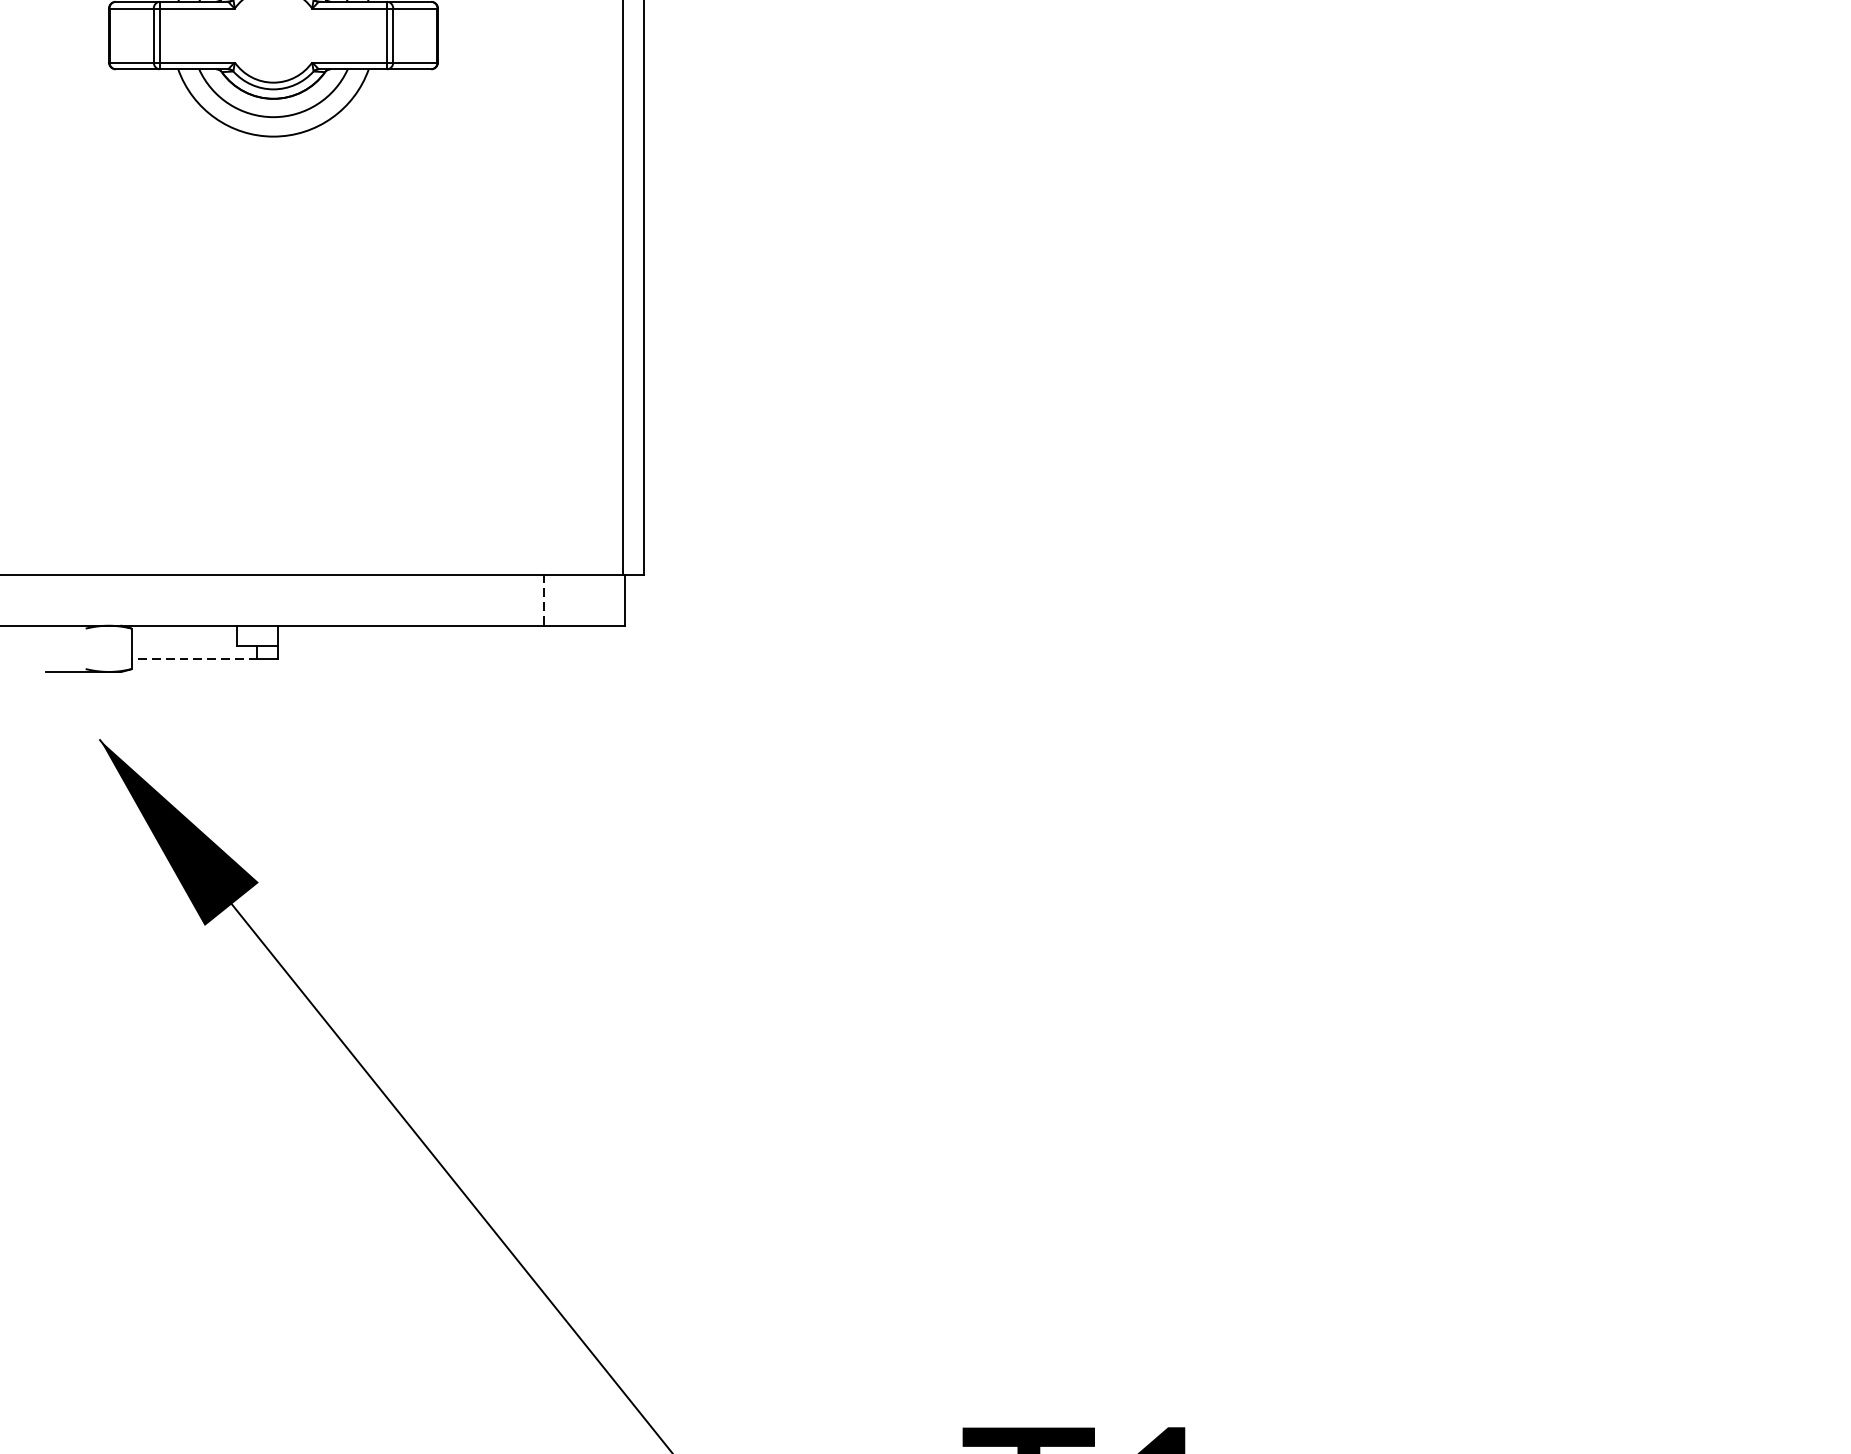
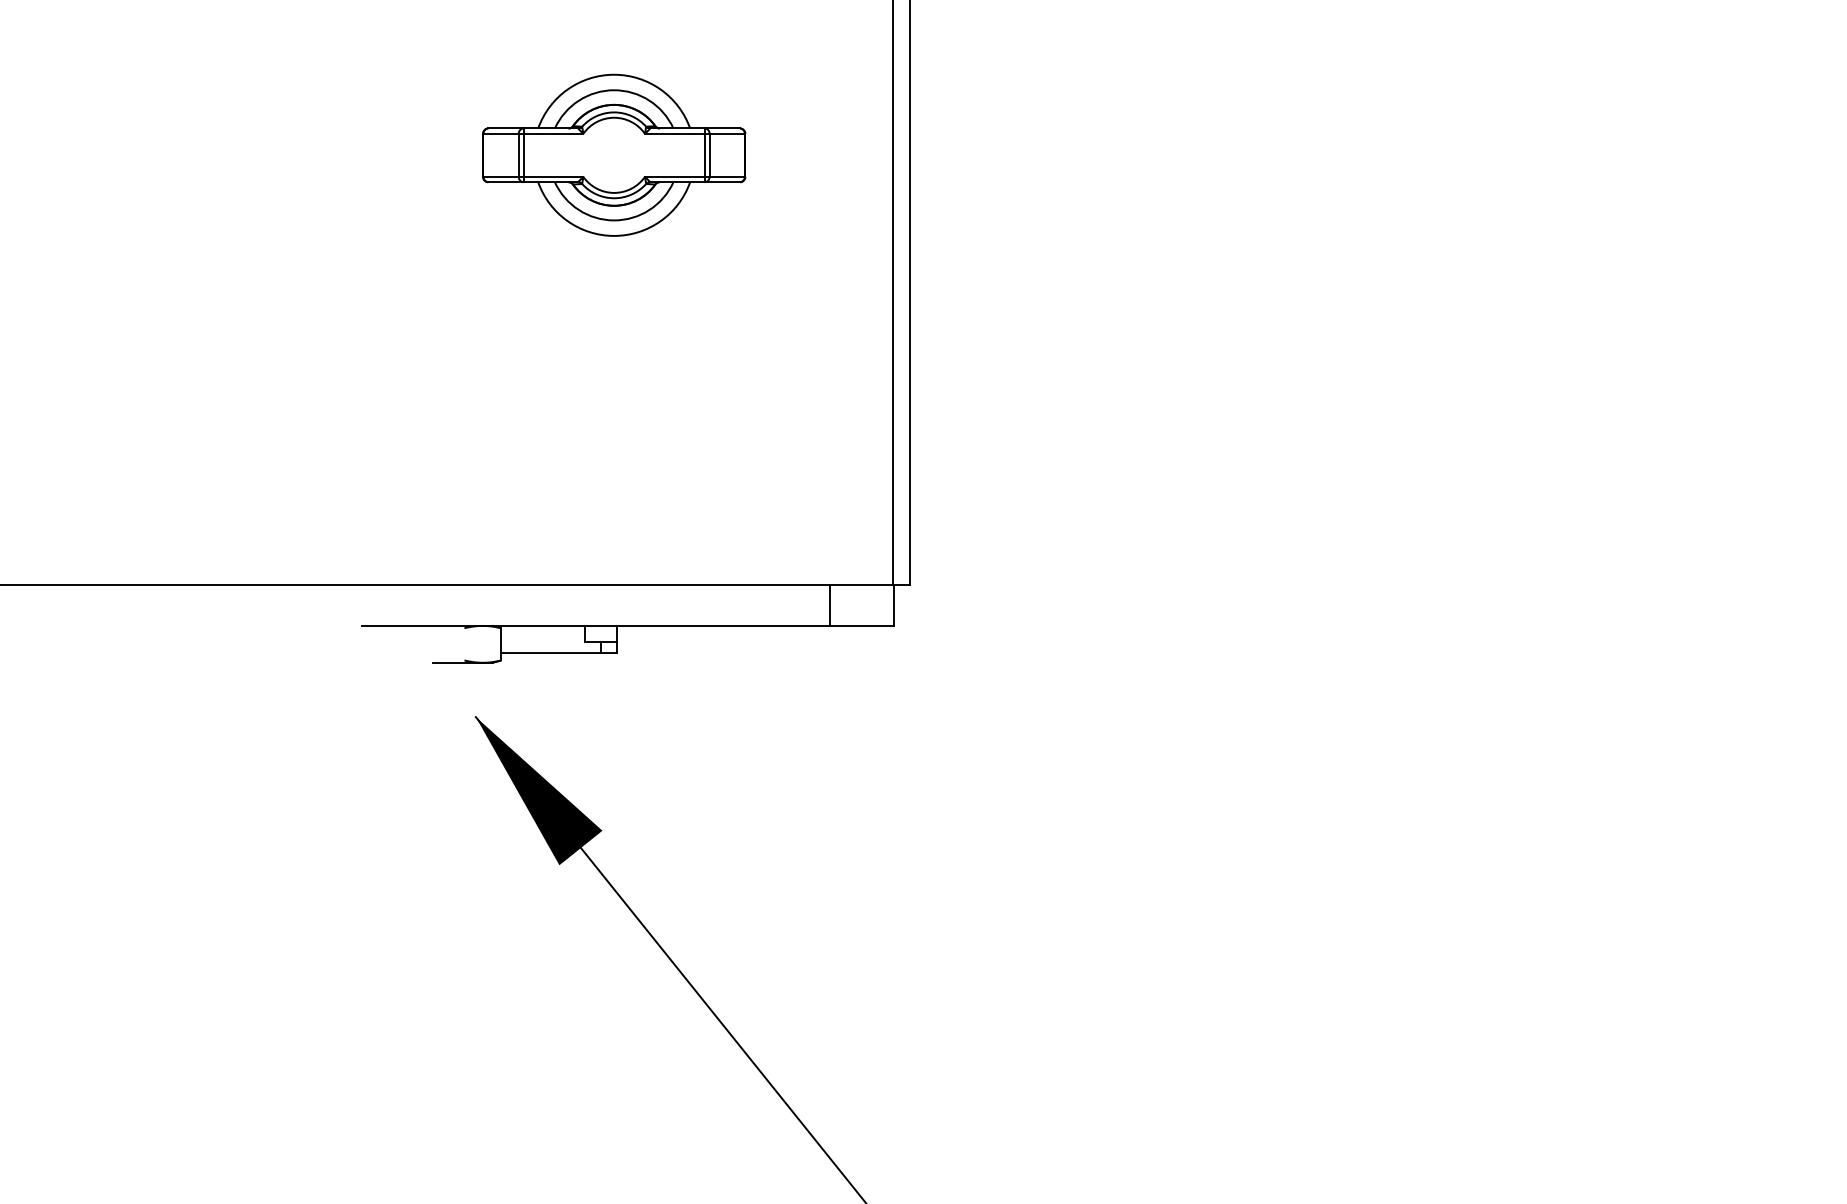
line: (543, 601) -> (829, 606), dashed -> solid
line: (193, 659) -> (550, 652), dashed -> solid

